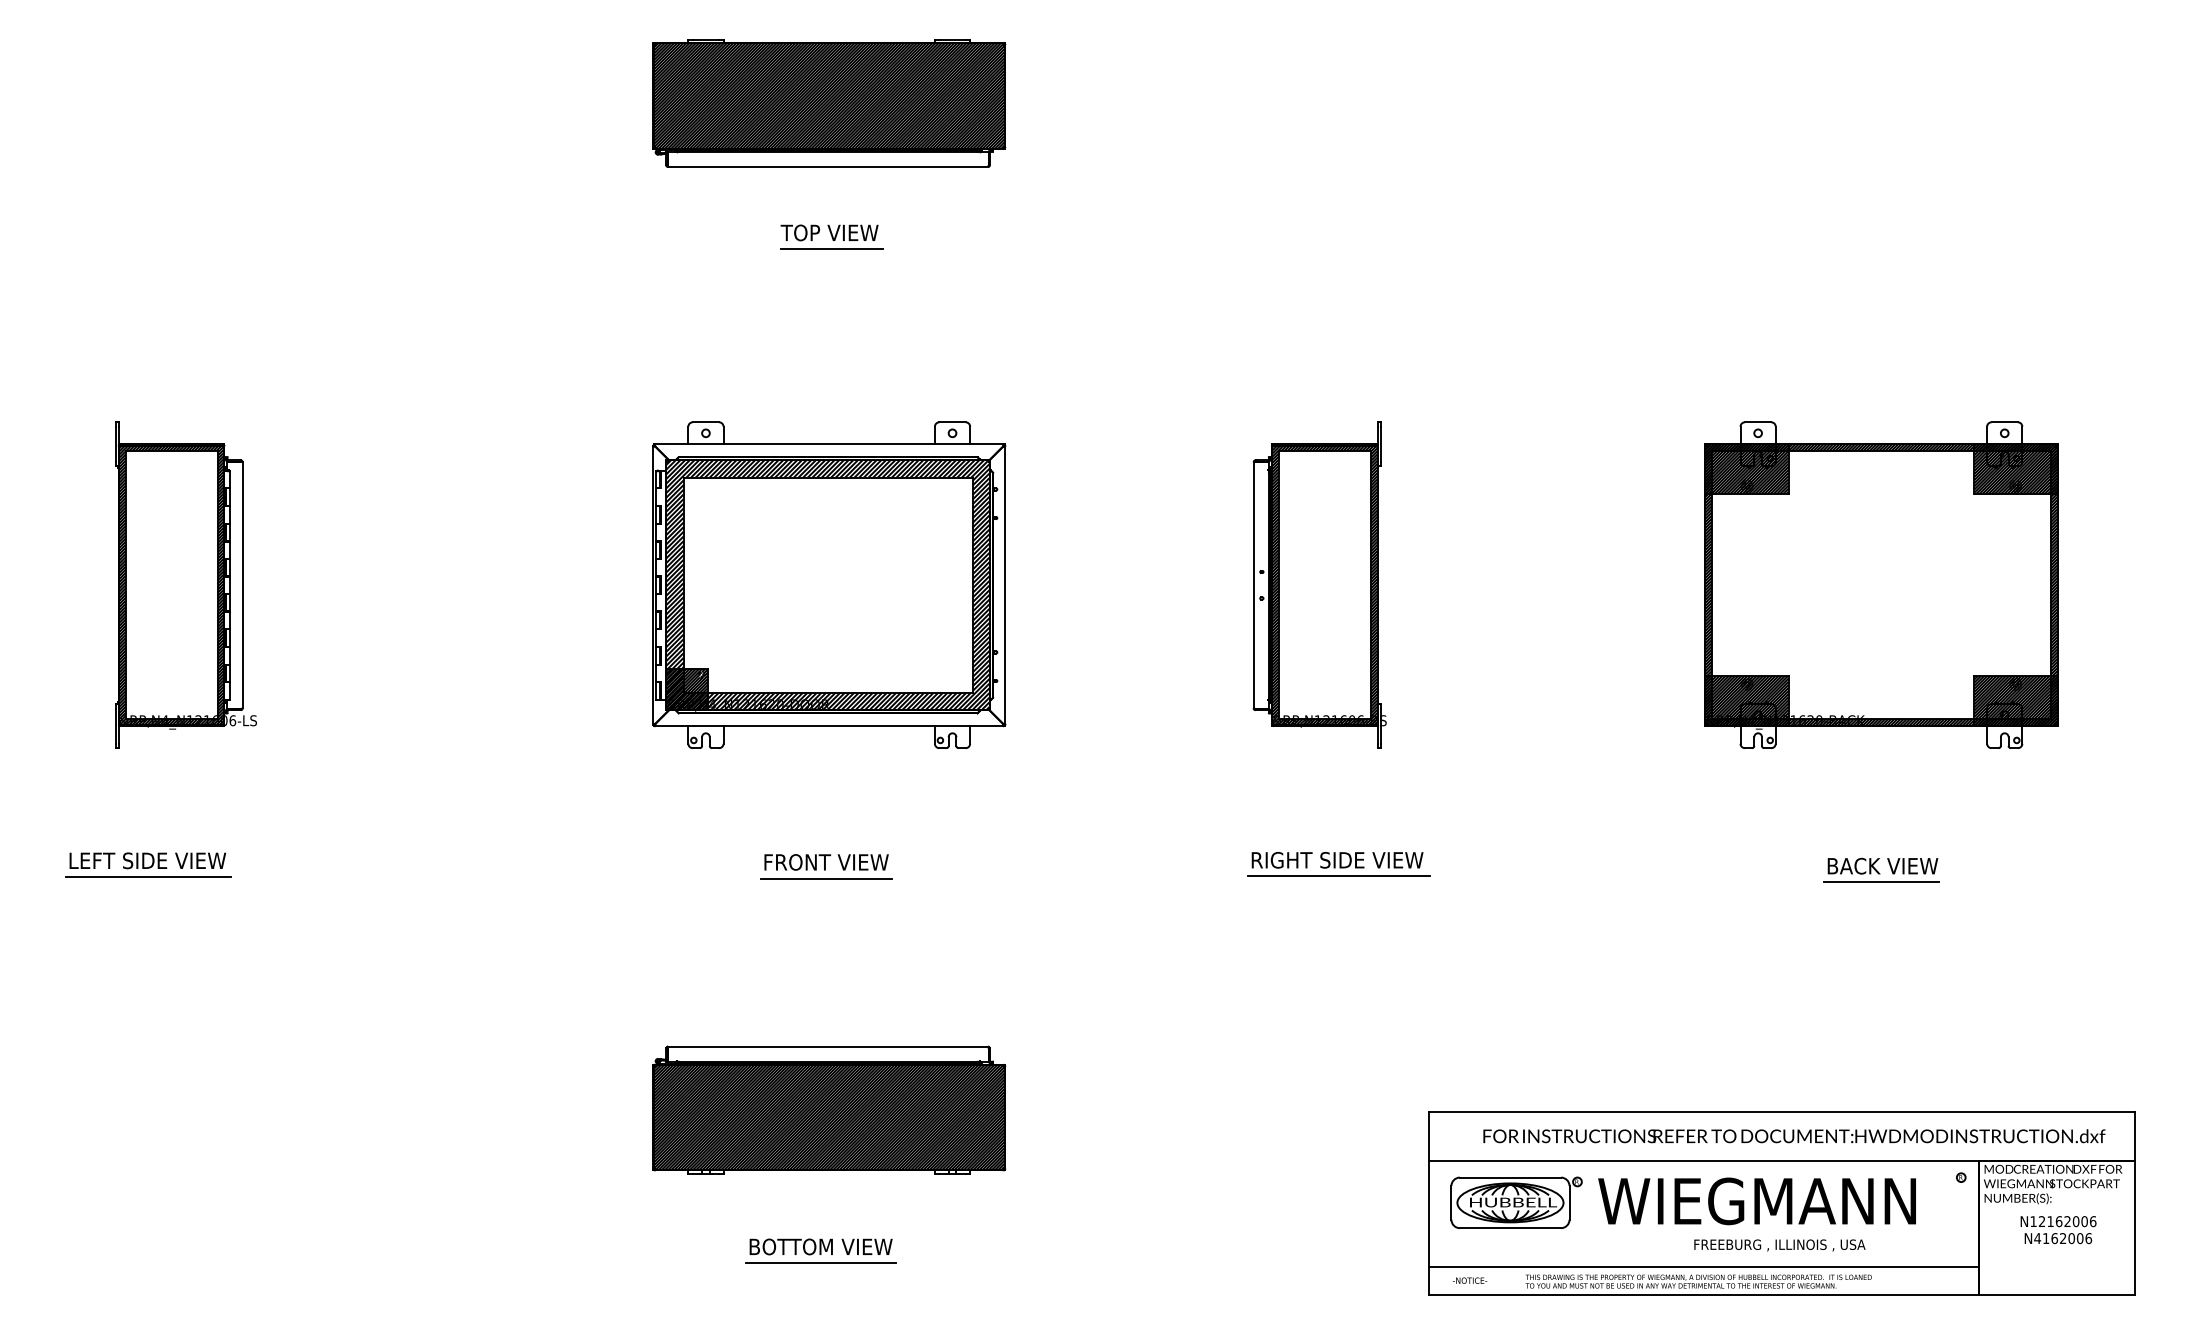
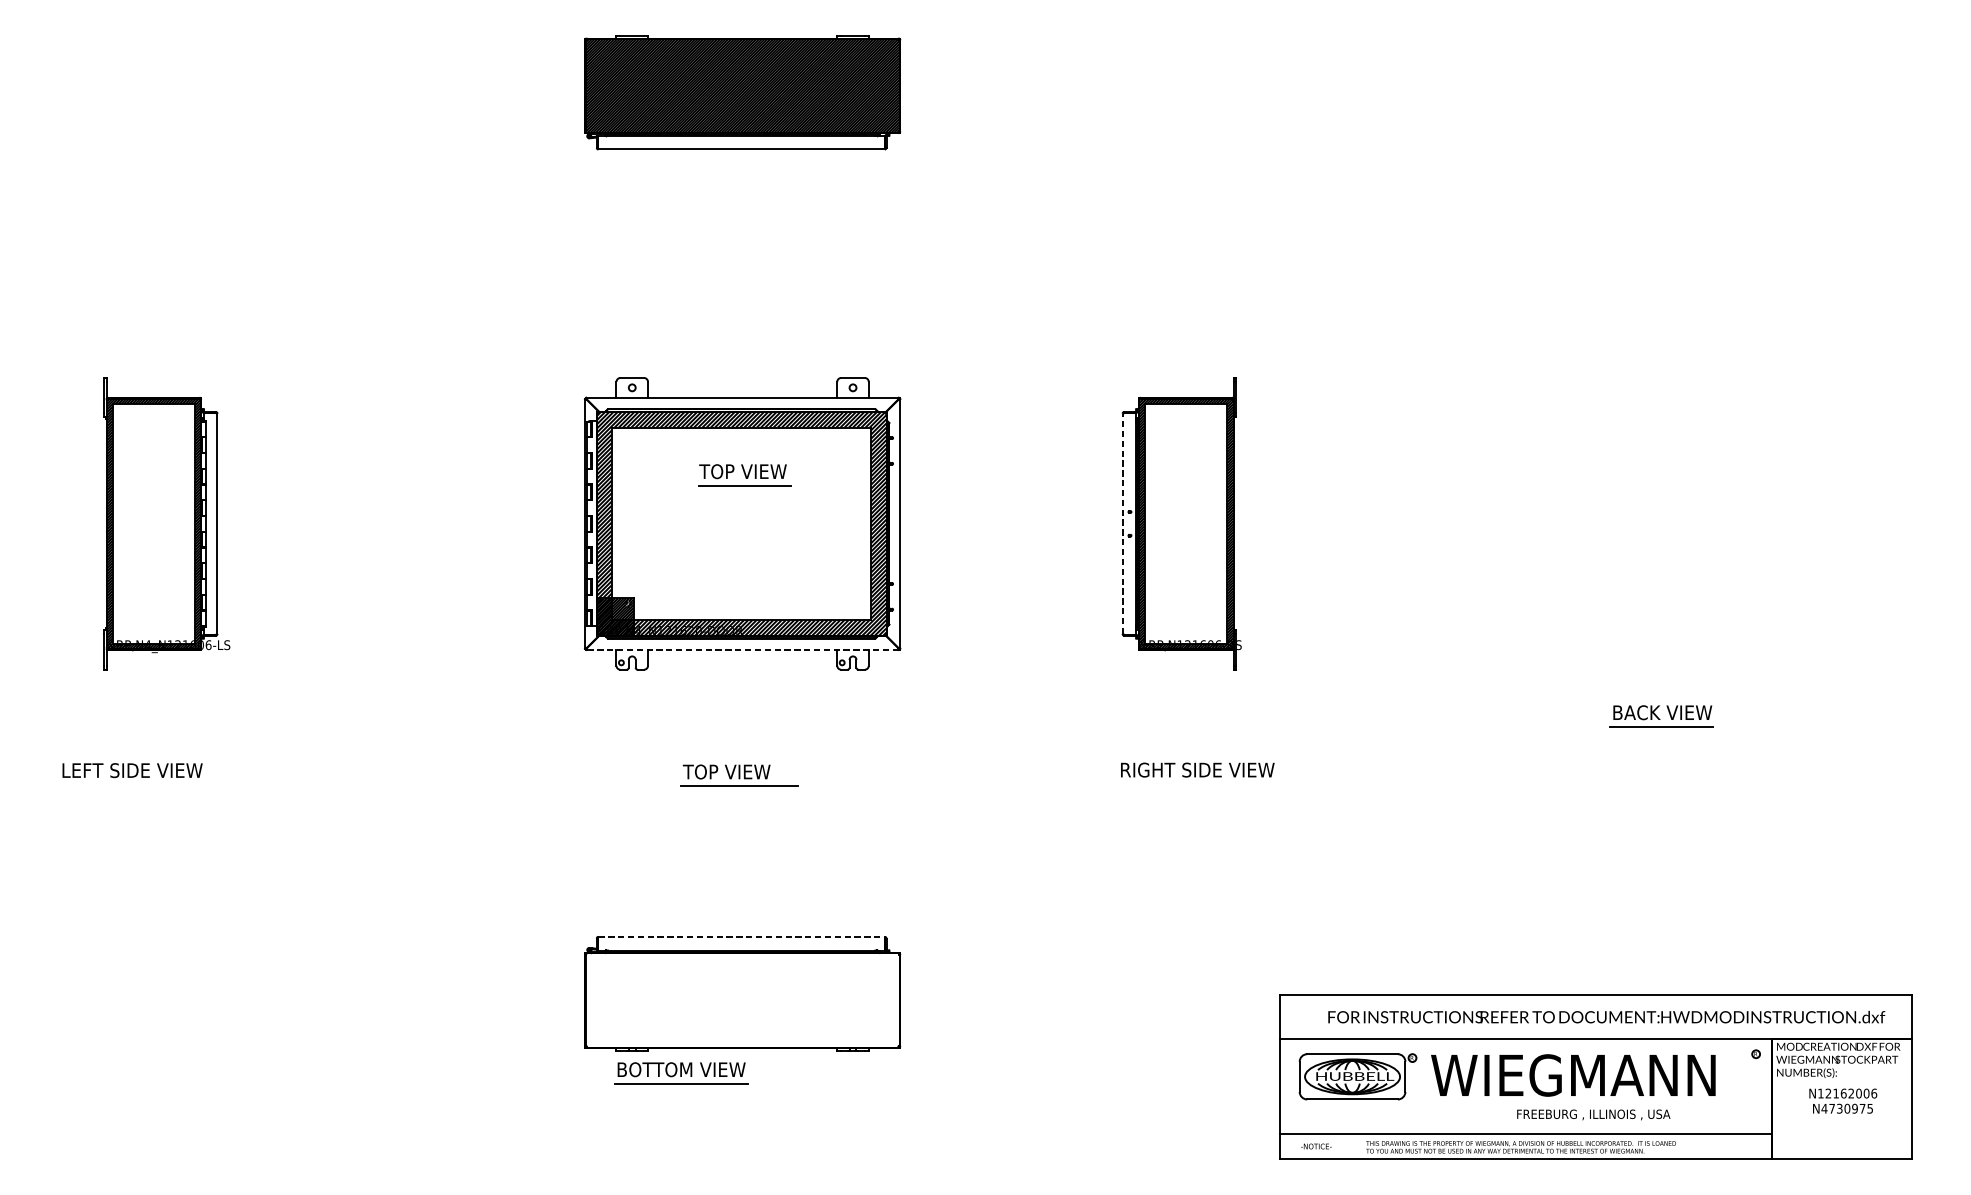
part: (831, 236) -> (744, 474), moved
line: (1253, 584) -> (1122, 523), solid -> dashed
part: (1881, 584) -> (1684, 523), removed
line: (829, 726) -> (742, 650), solid -> dashed
text: (825, 862) -> (739, 772), FRONT VIEW -> TOP VIEW
part: (1881, 869) -> (1661, 715), moved
line: (1339, 876) -> (1199, 784), removed
line: (148, 877) -> (133, 785), removed
line: (828, 1046) -> (741, 936), solid -> dashed
hatch: (829, 1117) -> (742, 1000), removed
text: (2067, 1238) -> (1851, 1108), N4162006 -> N4730975
part: (820, 1250) -> (681, 1072), moved

